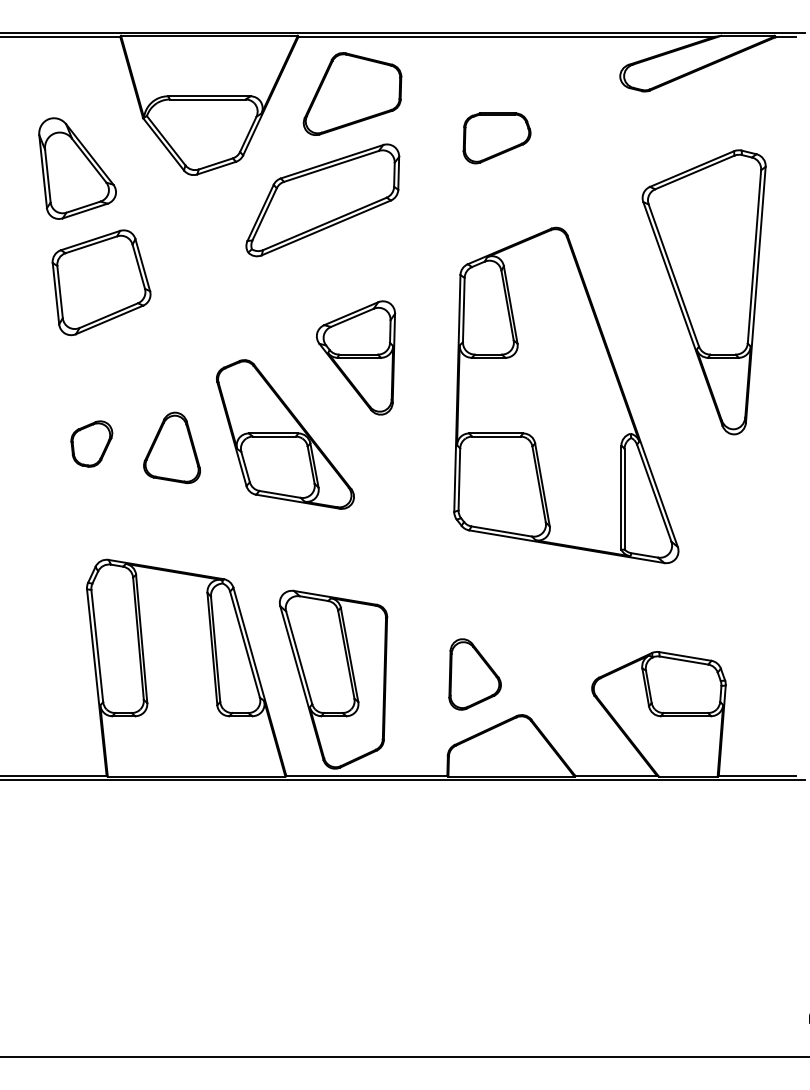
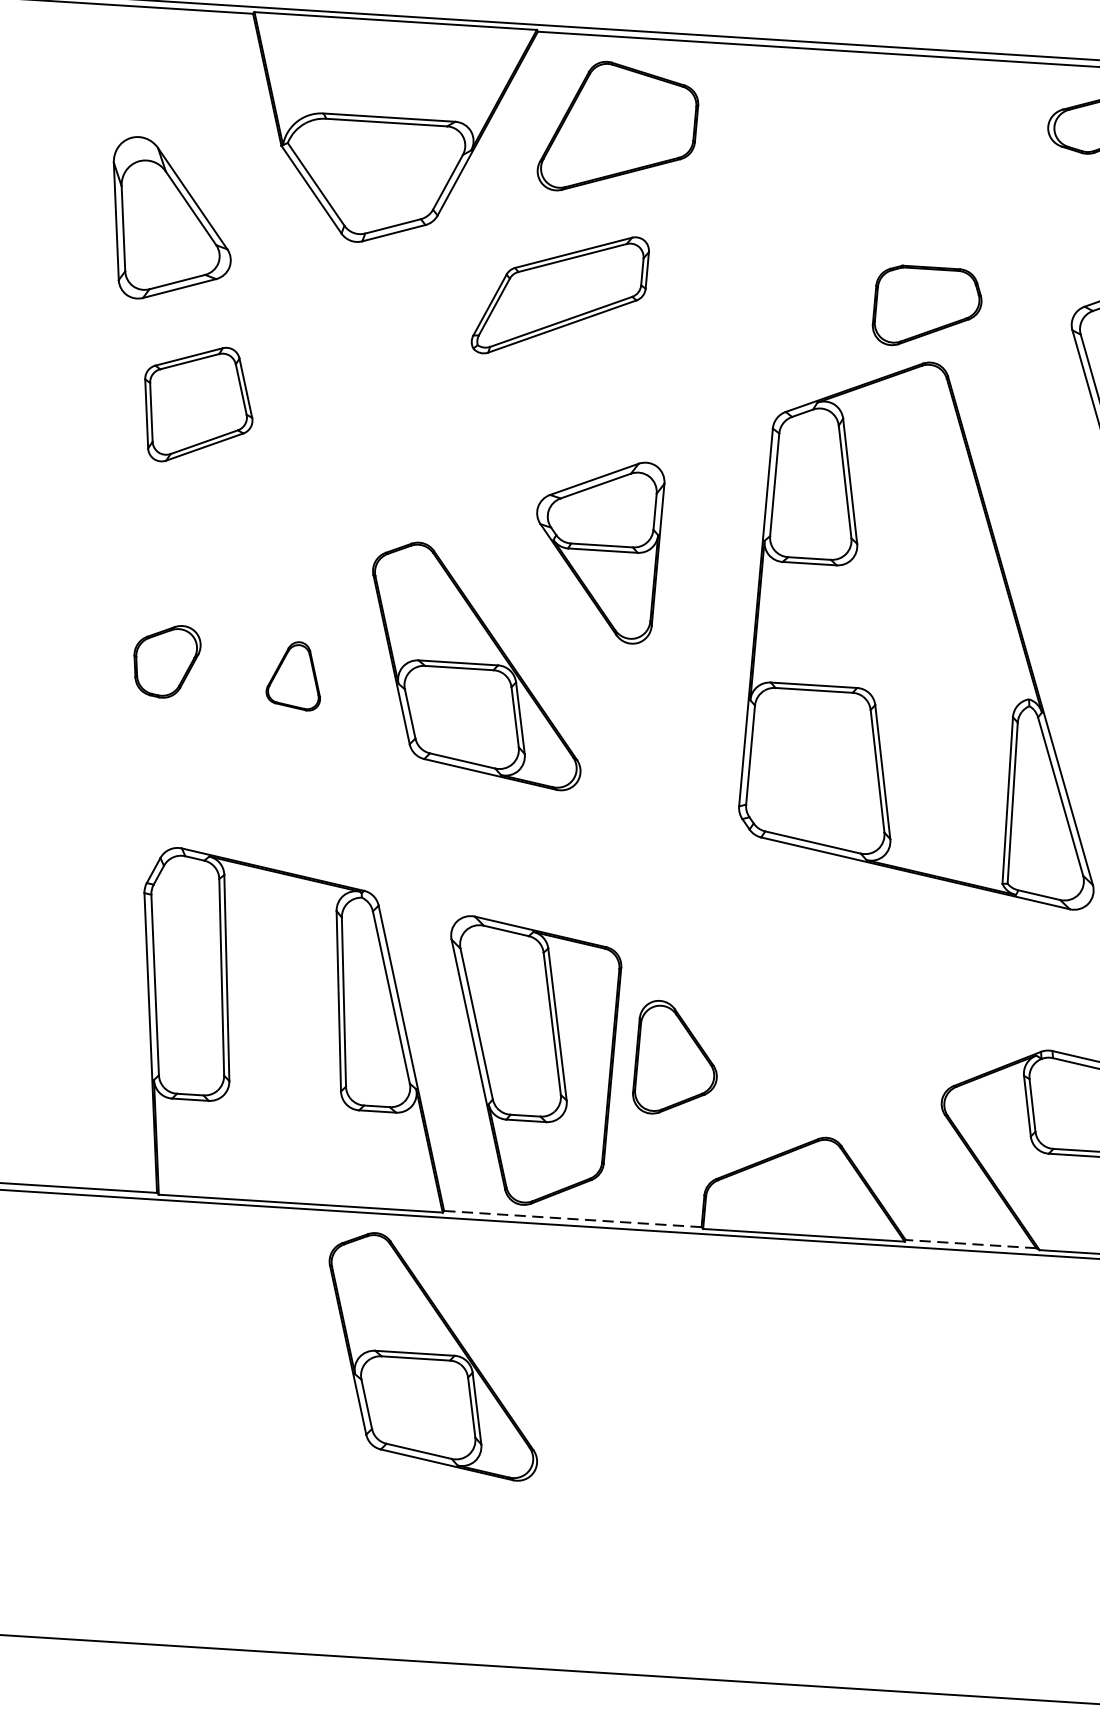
part: (496, 138) -> (926, 307), moved
part: (322, 200) -> (559, 295), size x0.7
part: (101, 282) -> (198, 404), size x0.7
part: (171, 447) -> (293, 675), size x0.6
part: (474, 674) -> (675, 1058), moved
line: (366, 775) -> (572, 1218), solid -> dashed
line: (615, 775) -> (970, 1243), solid -> dashed
part: (285, 866) -> (433, 1356), added

